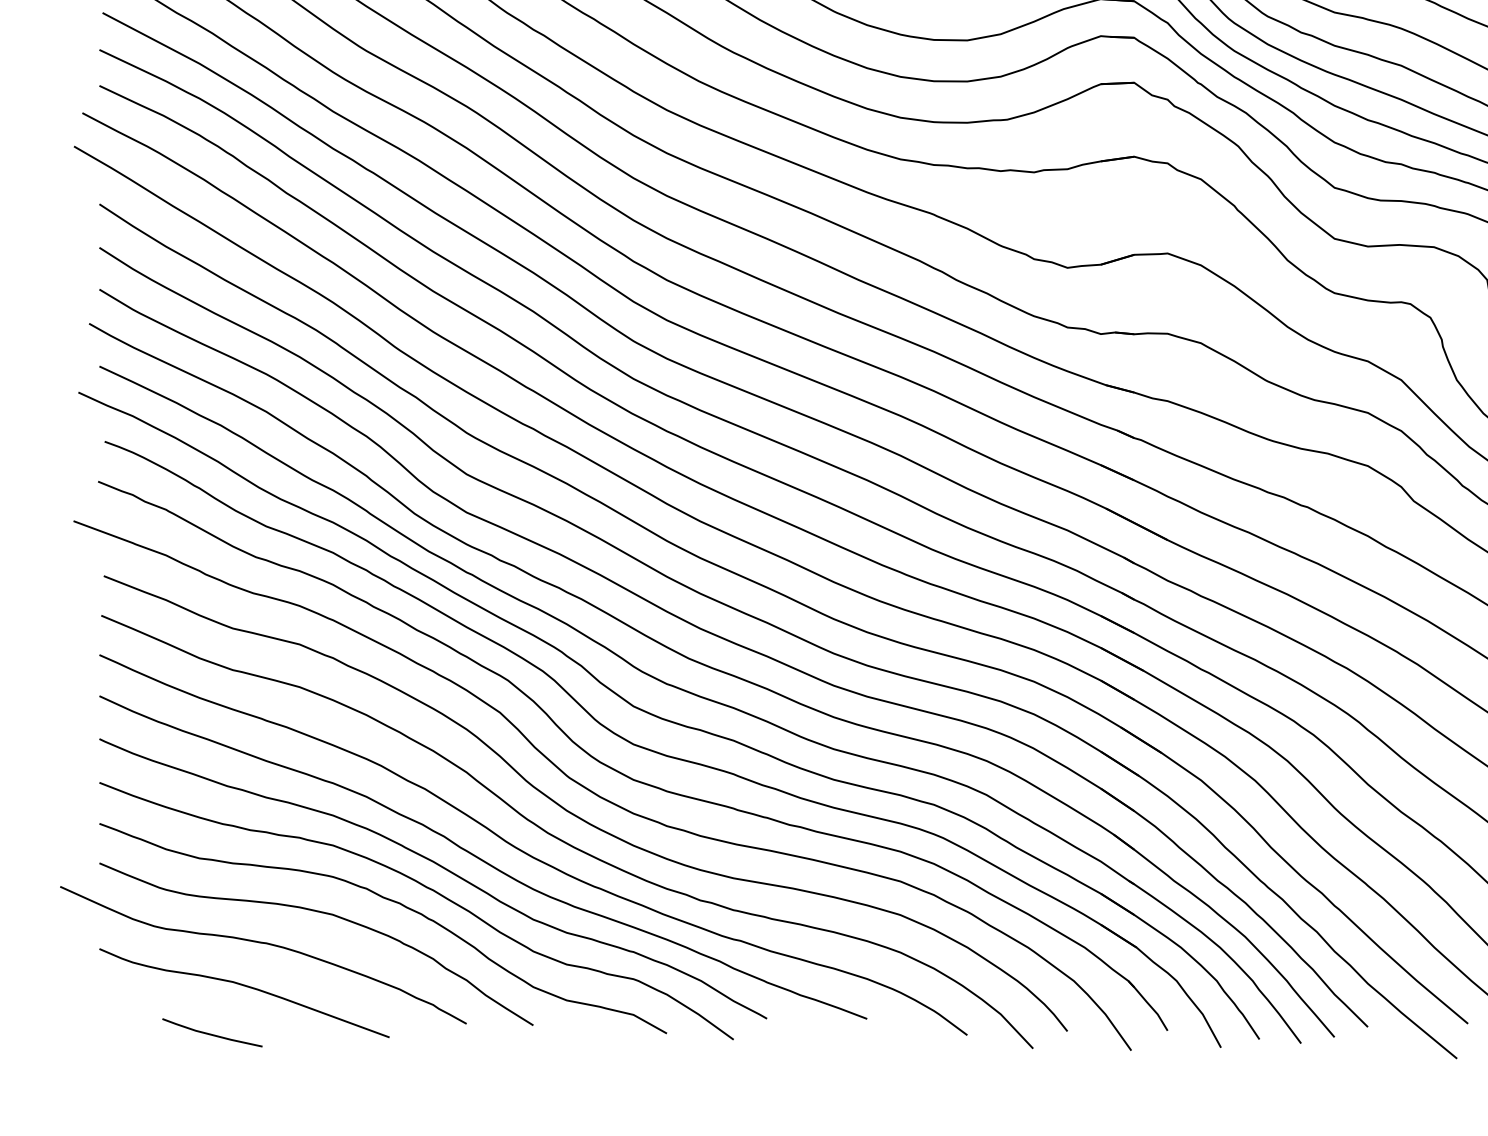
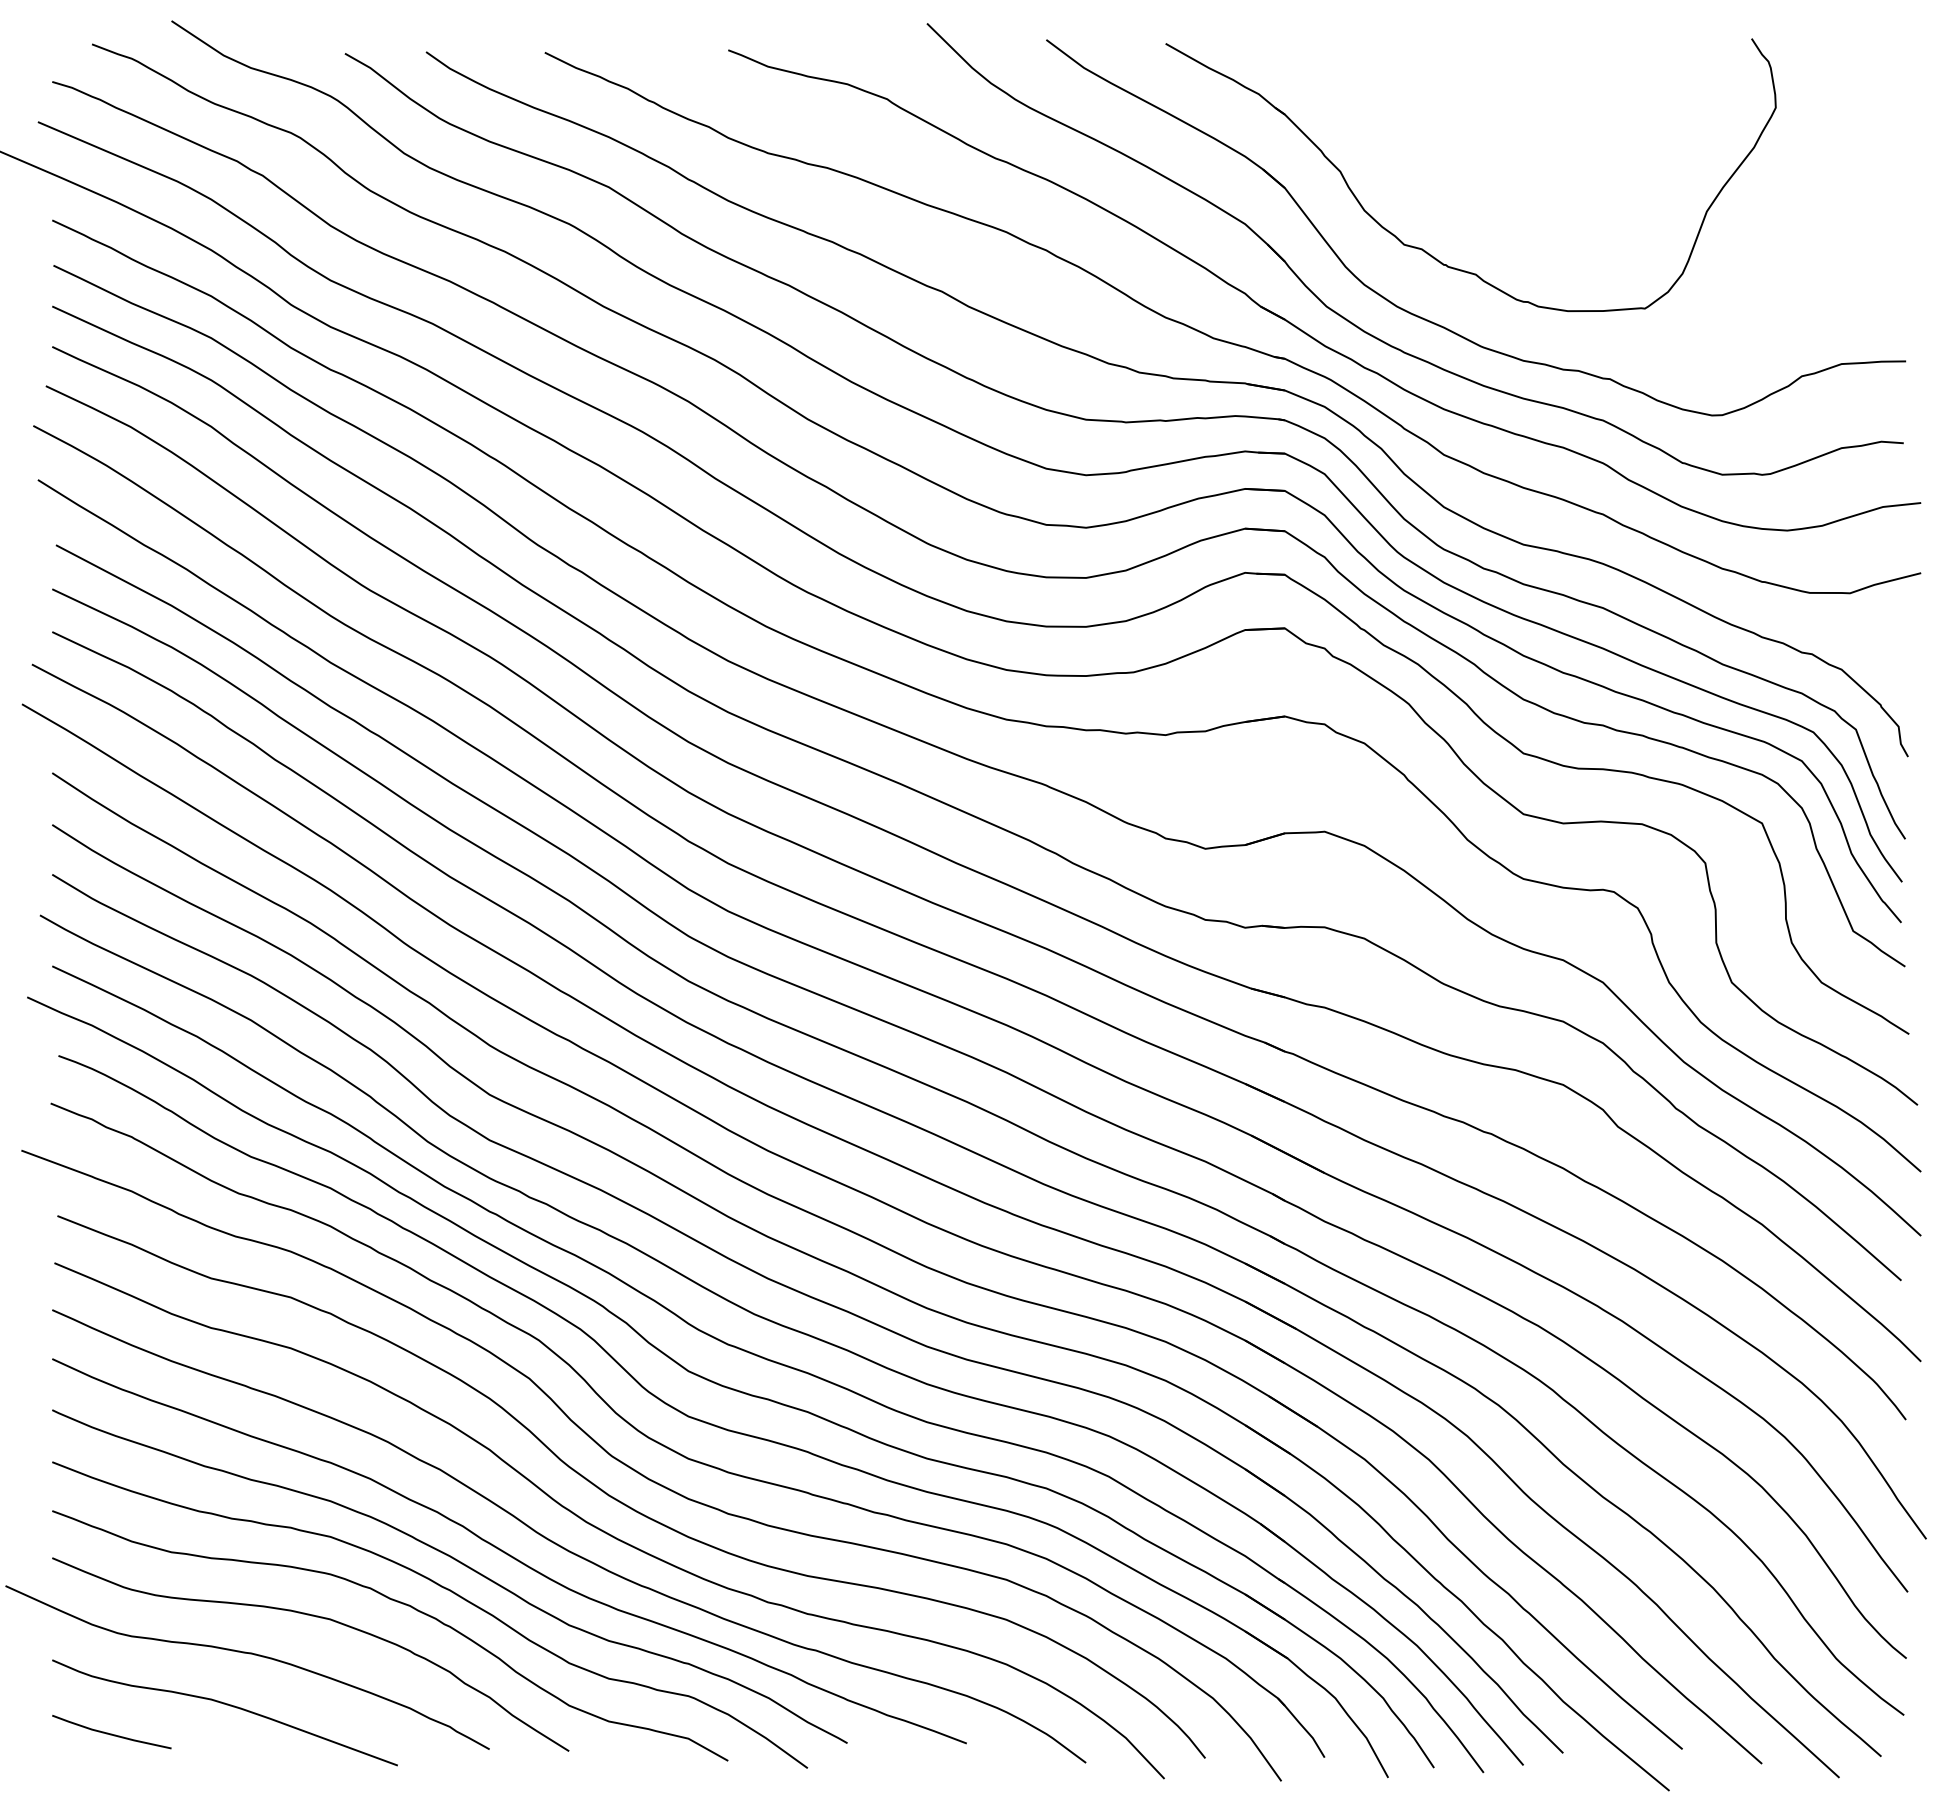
line: (212, 1034) -> (111, 1733), moved

